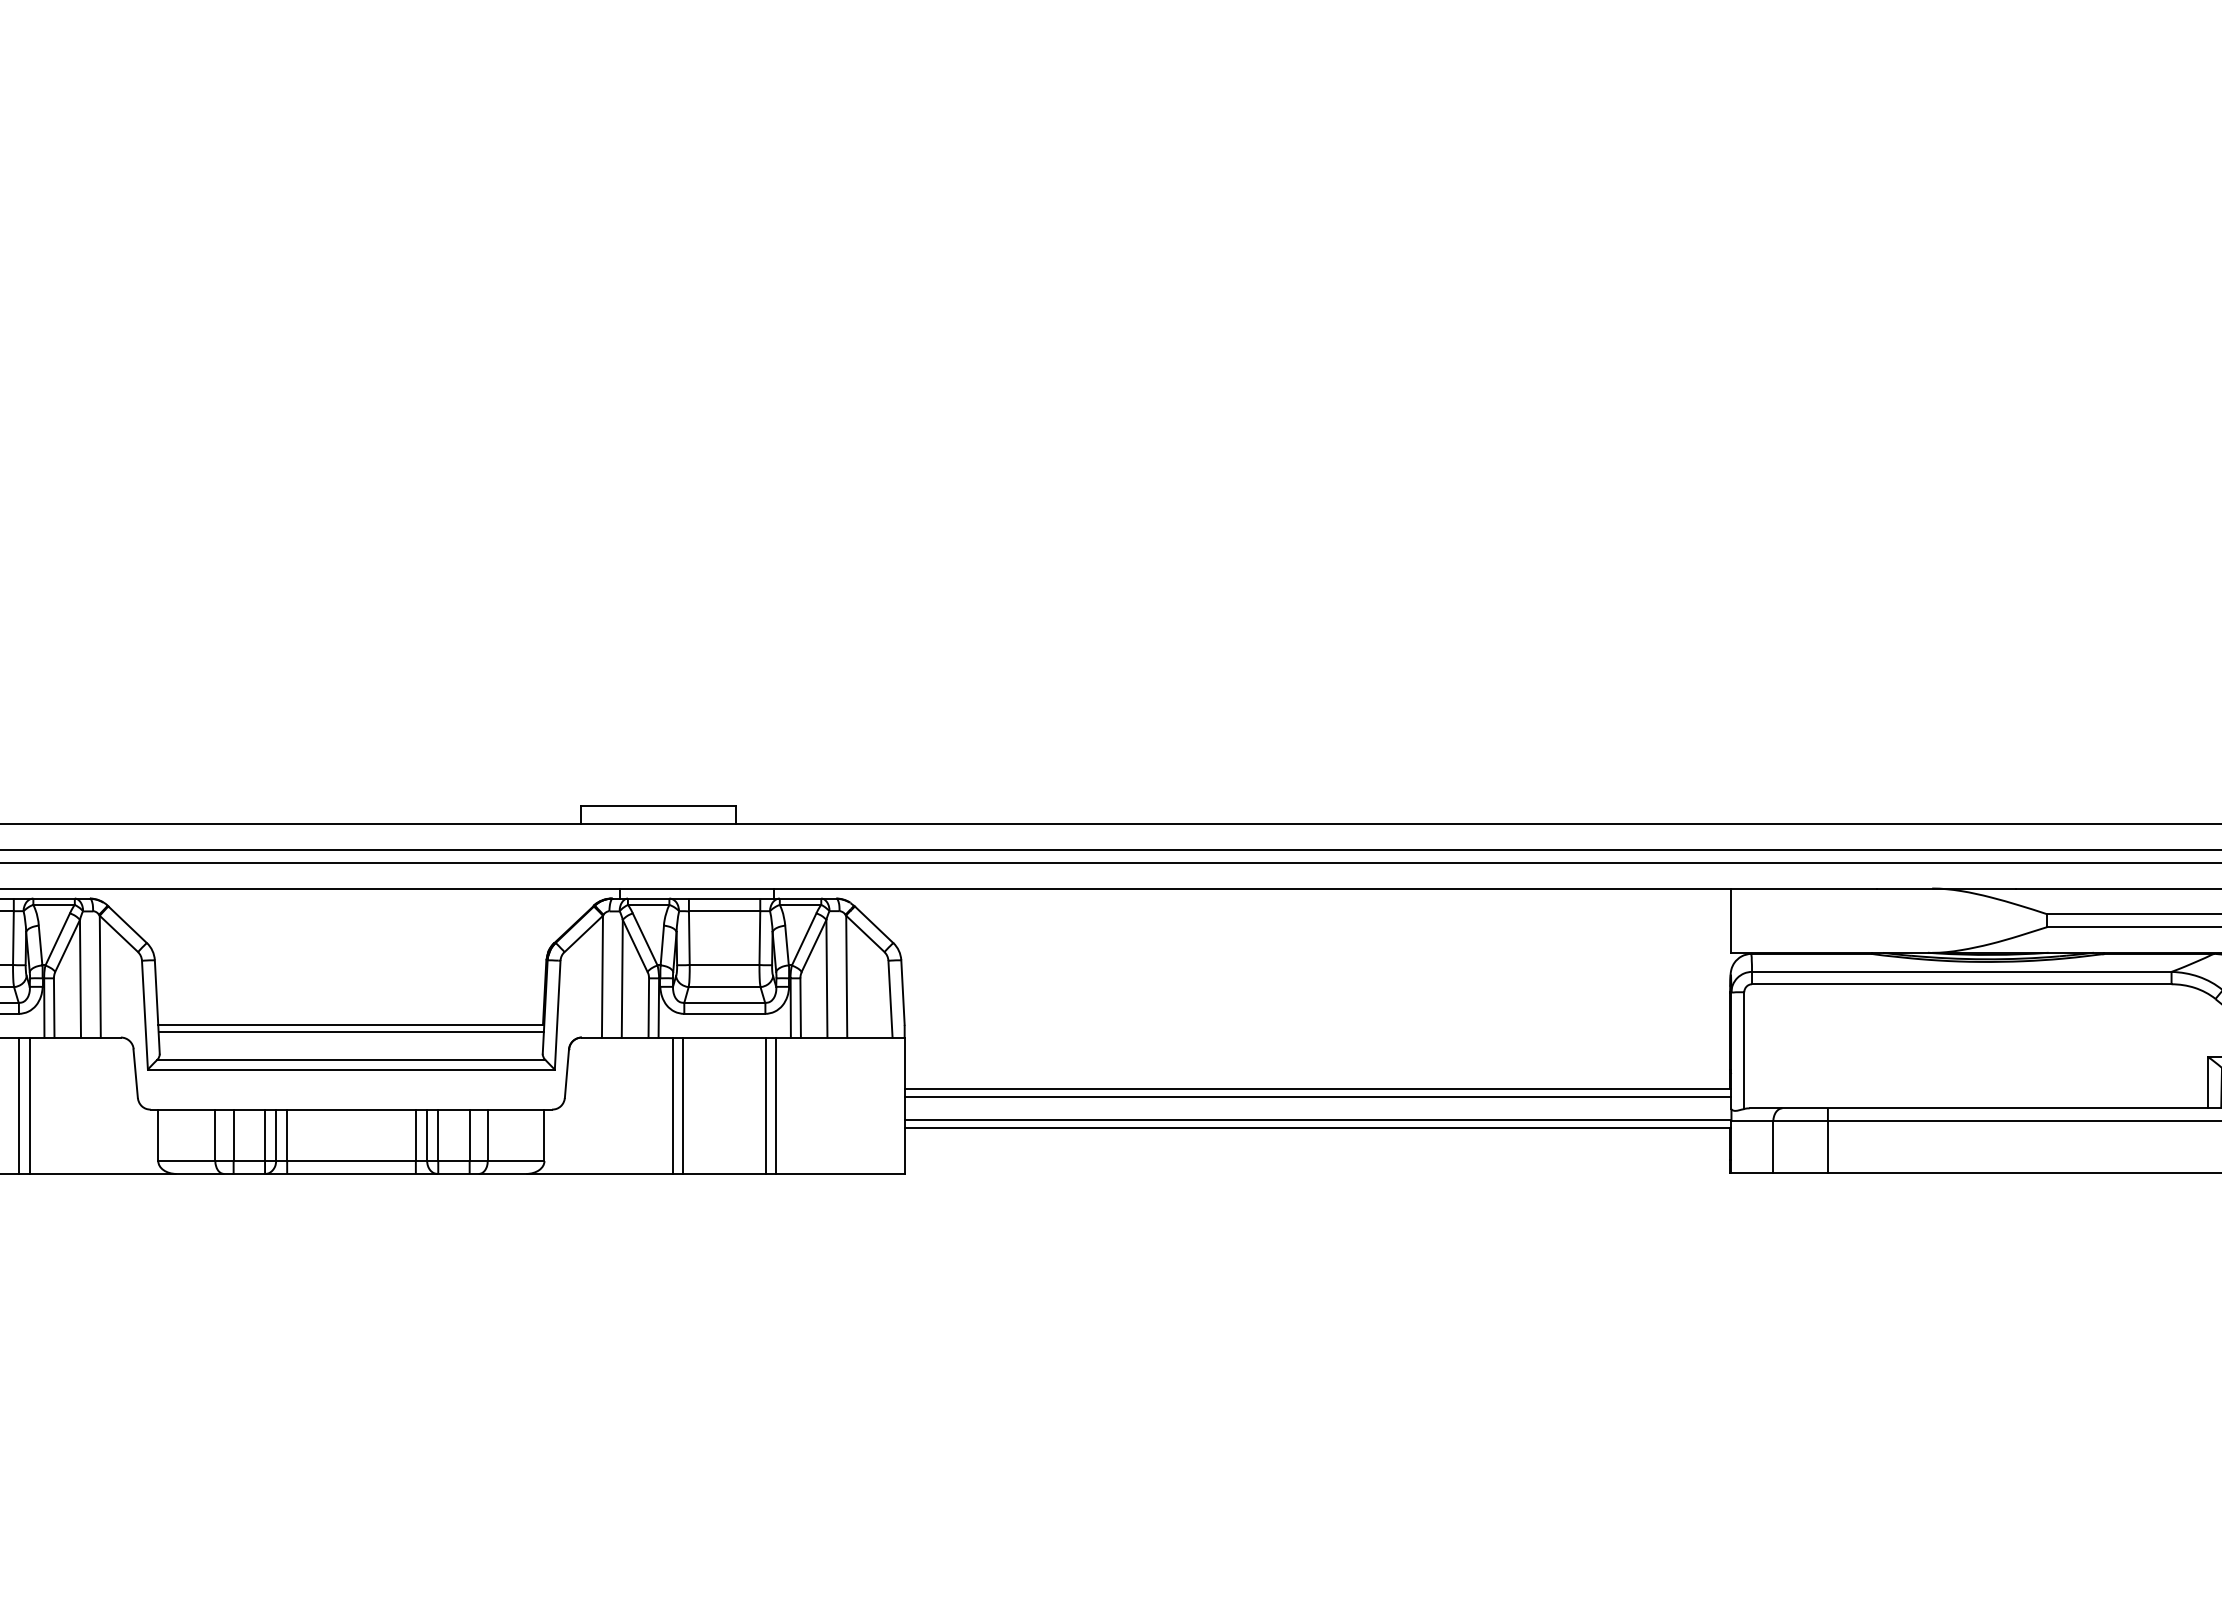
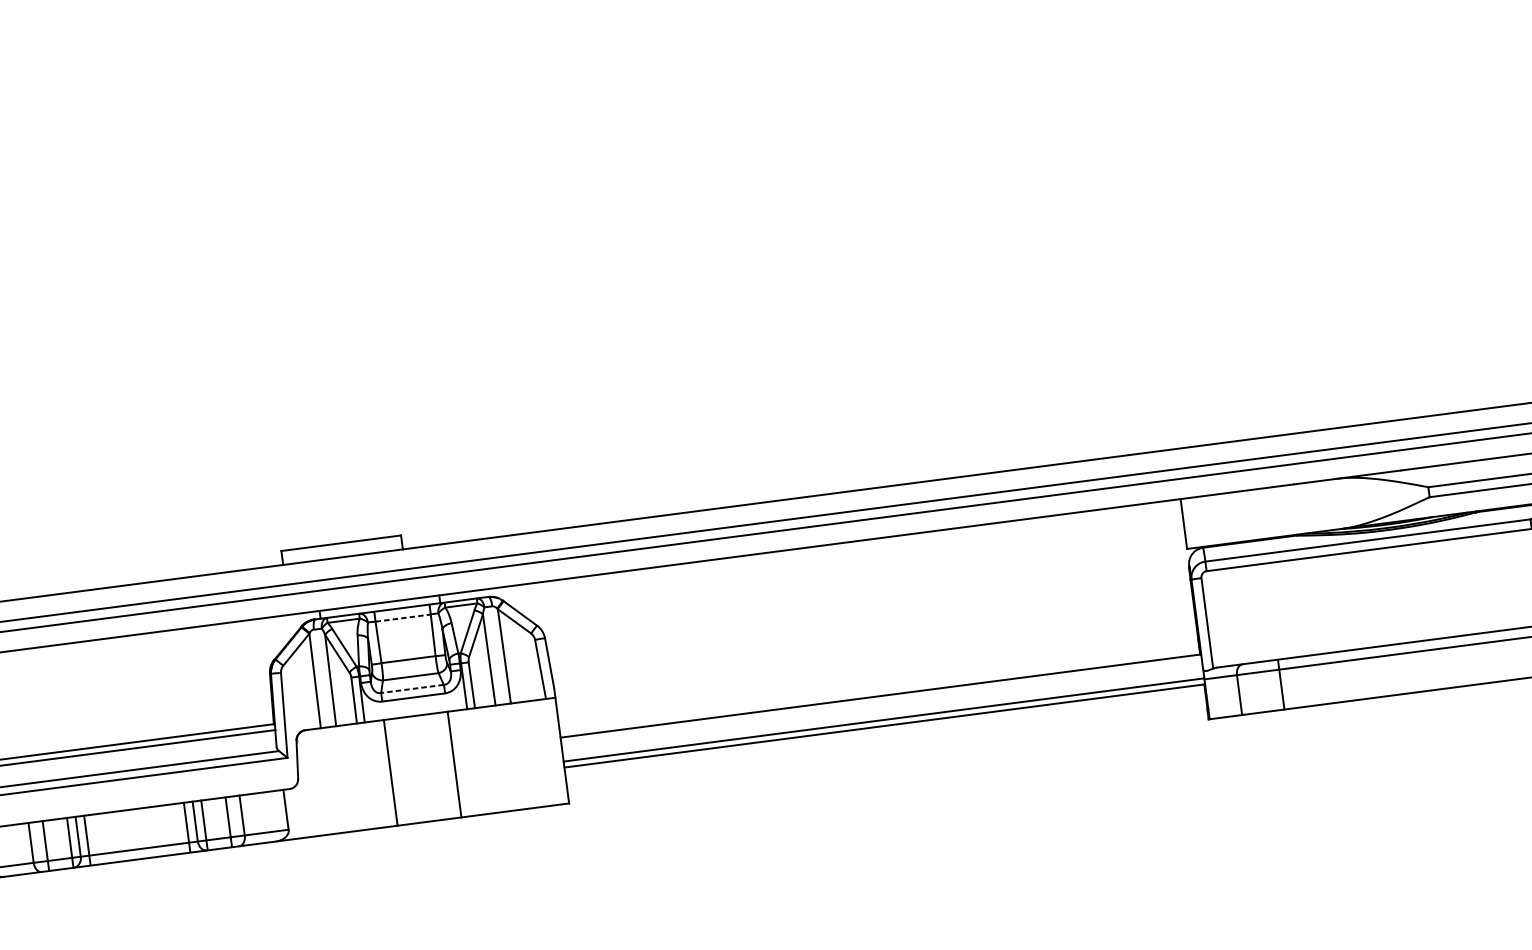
line: (724, 911) -> (403, 618), solid -> dashed
line: (724, 1002) -> (412, 688), solid -> dashed
line: (1317, 1096) -> (881, 701), removed
line: (673, 1105) -> (383, 773), removed
line: (775, 1105) -> (462, 763), removed

